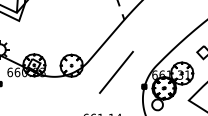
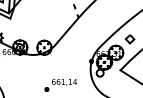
line: (116, 71) -> (73, 51), removed

